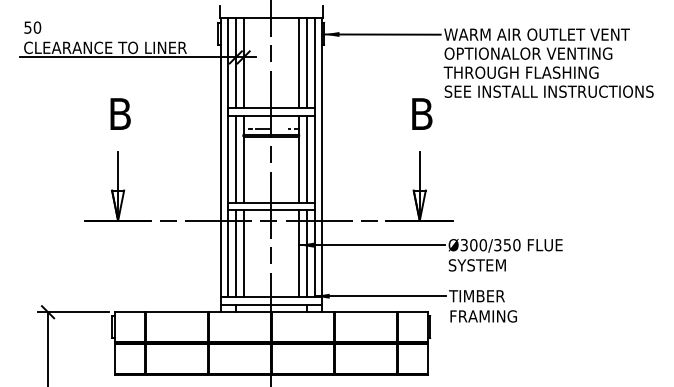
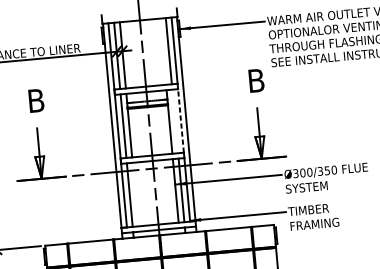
line: (298, 62) -> (162, 51), removed
line: (306, 158) -> (175, 120), removed
line: (314, 159) -> (180, 121), solid -> dashed
line: (243, 253) -> (135, 194), removed

